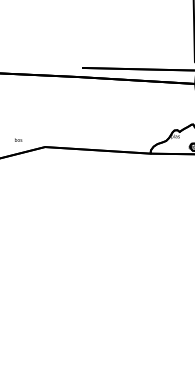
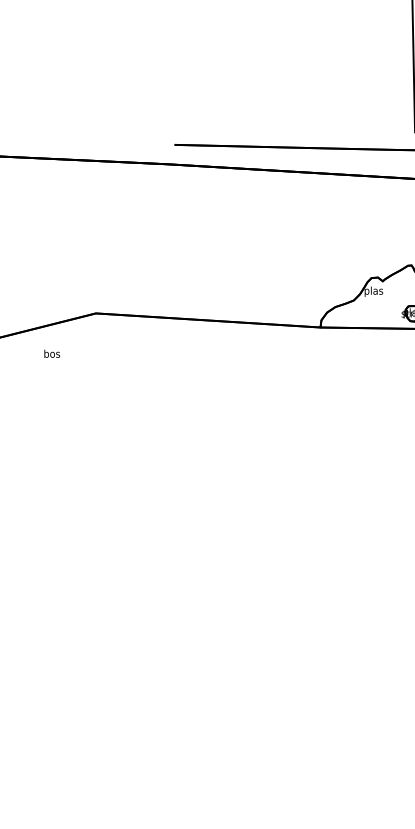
text: (18, 139) -> (51, 352), moved

